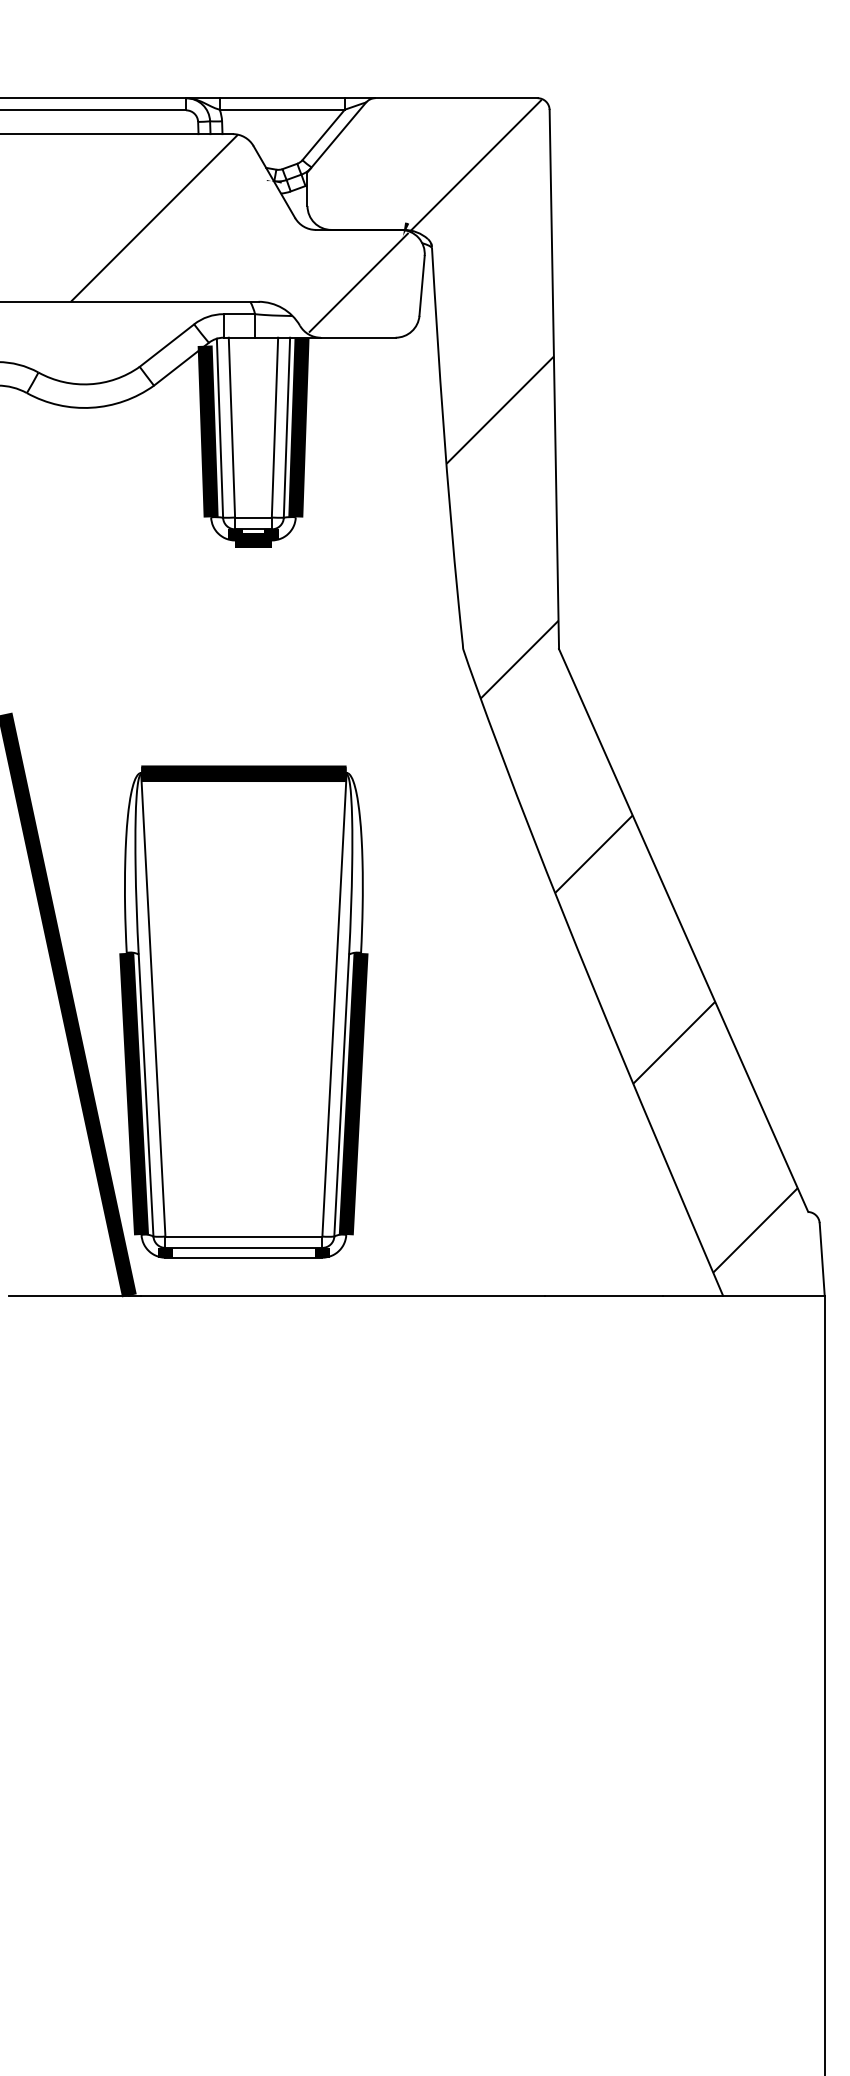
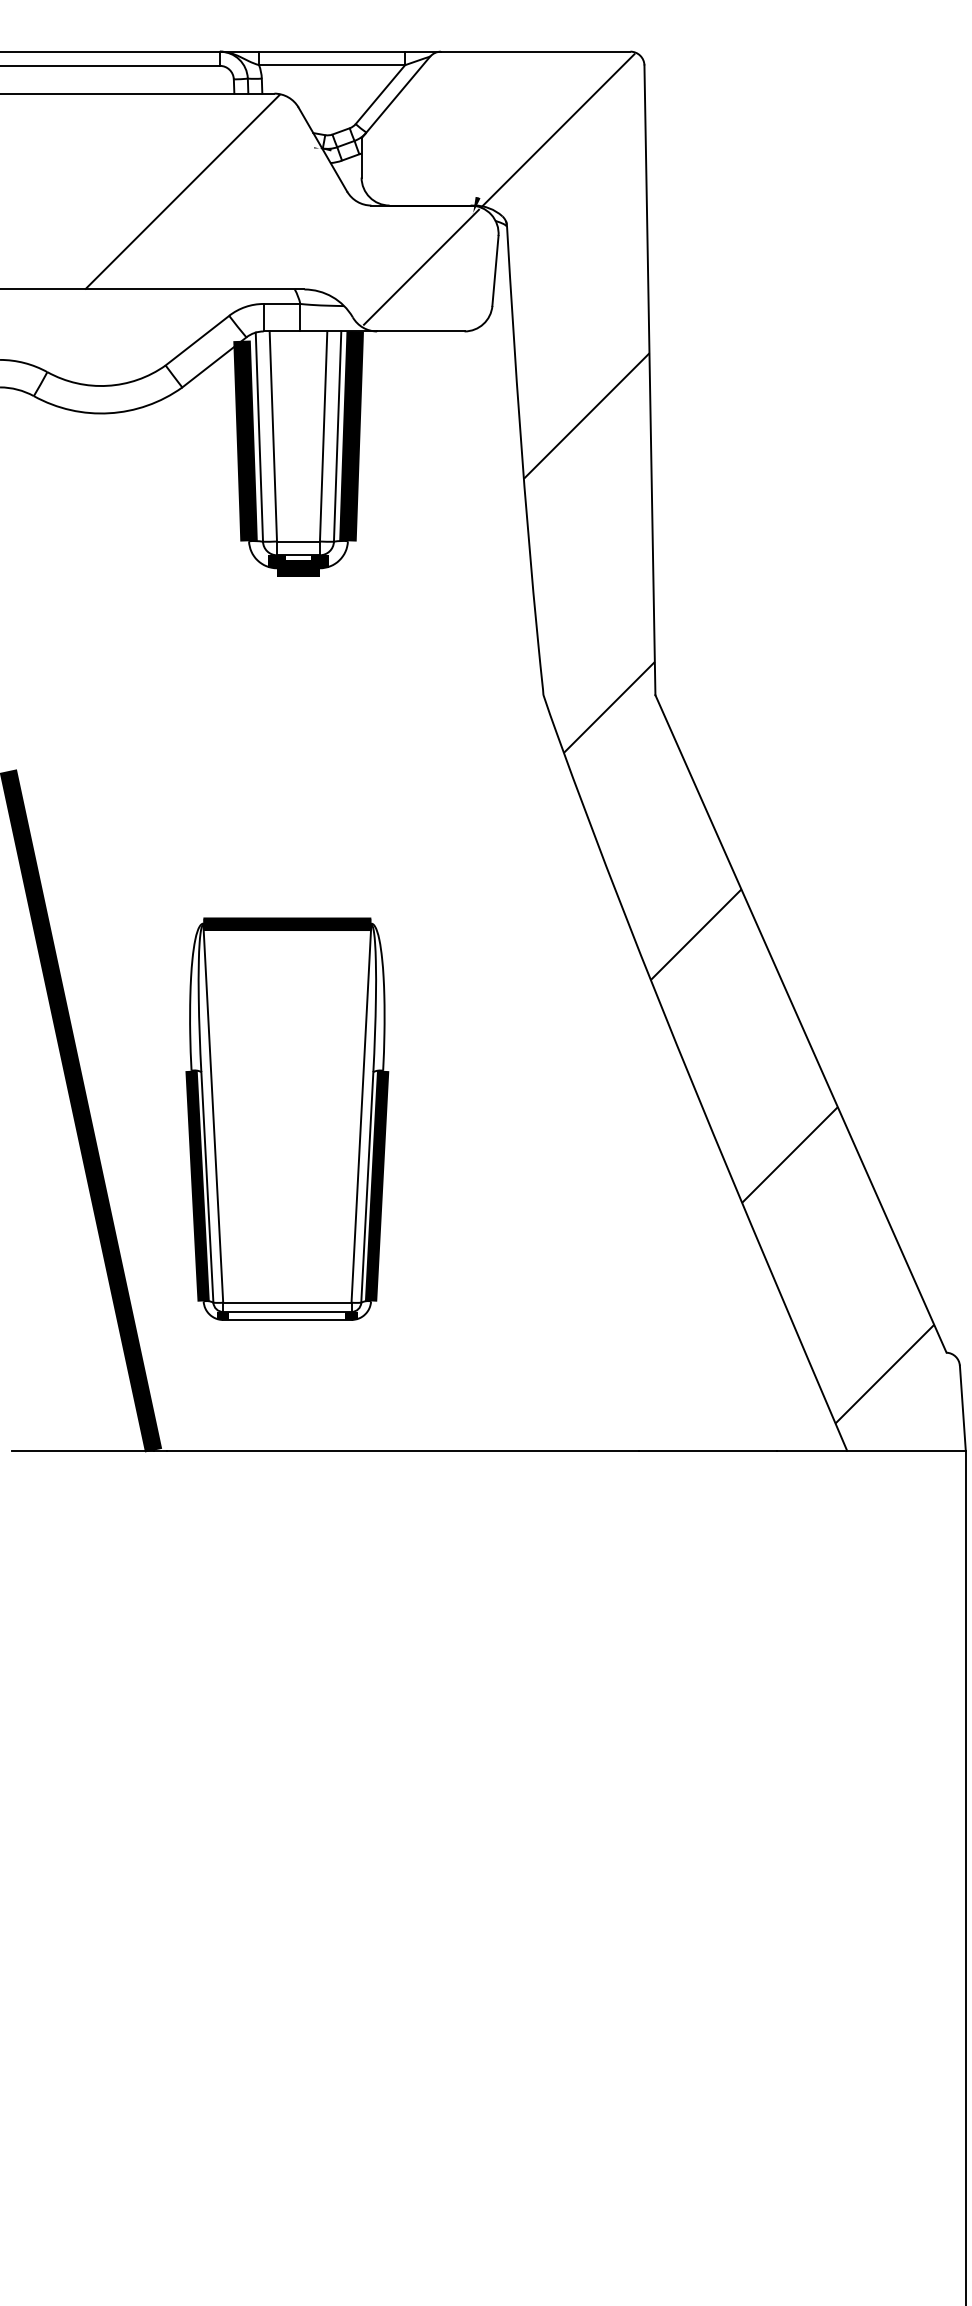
part: (243, 1011) -> (286, 1118), size x0.7

